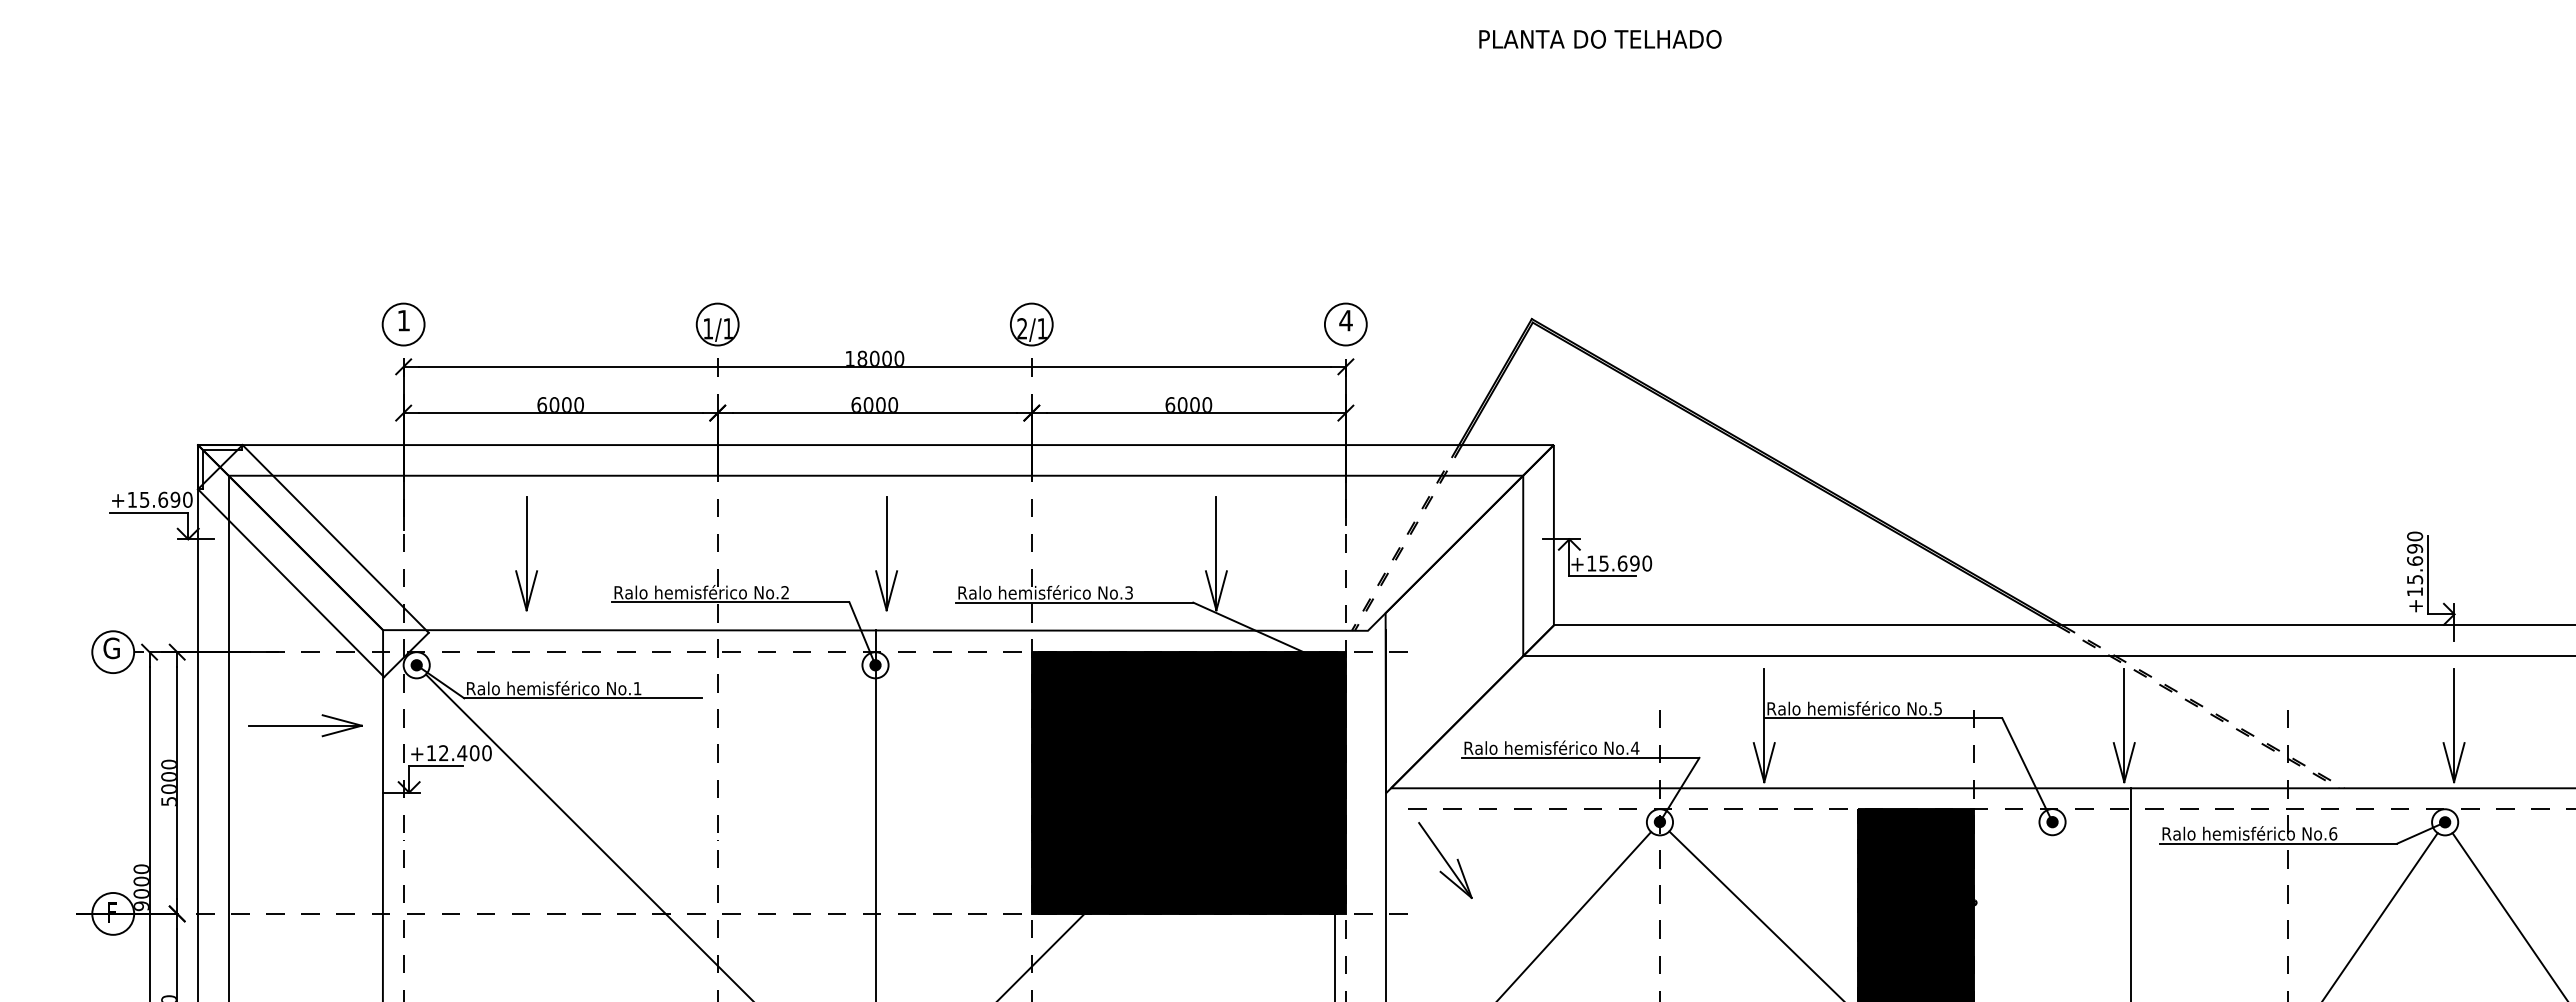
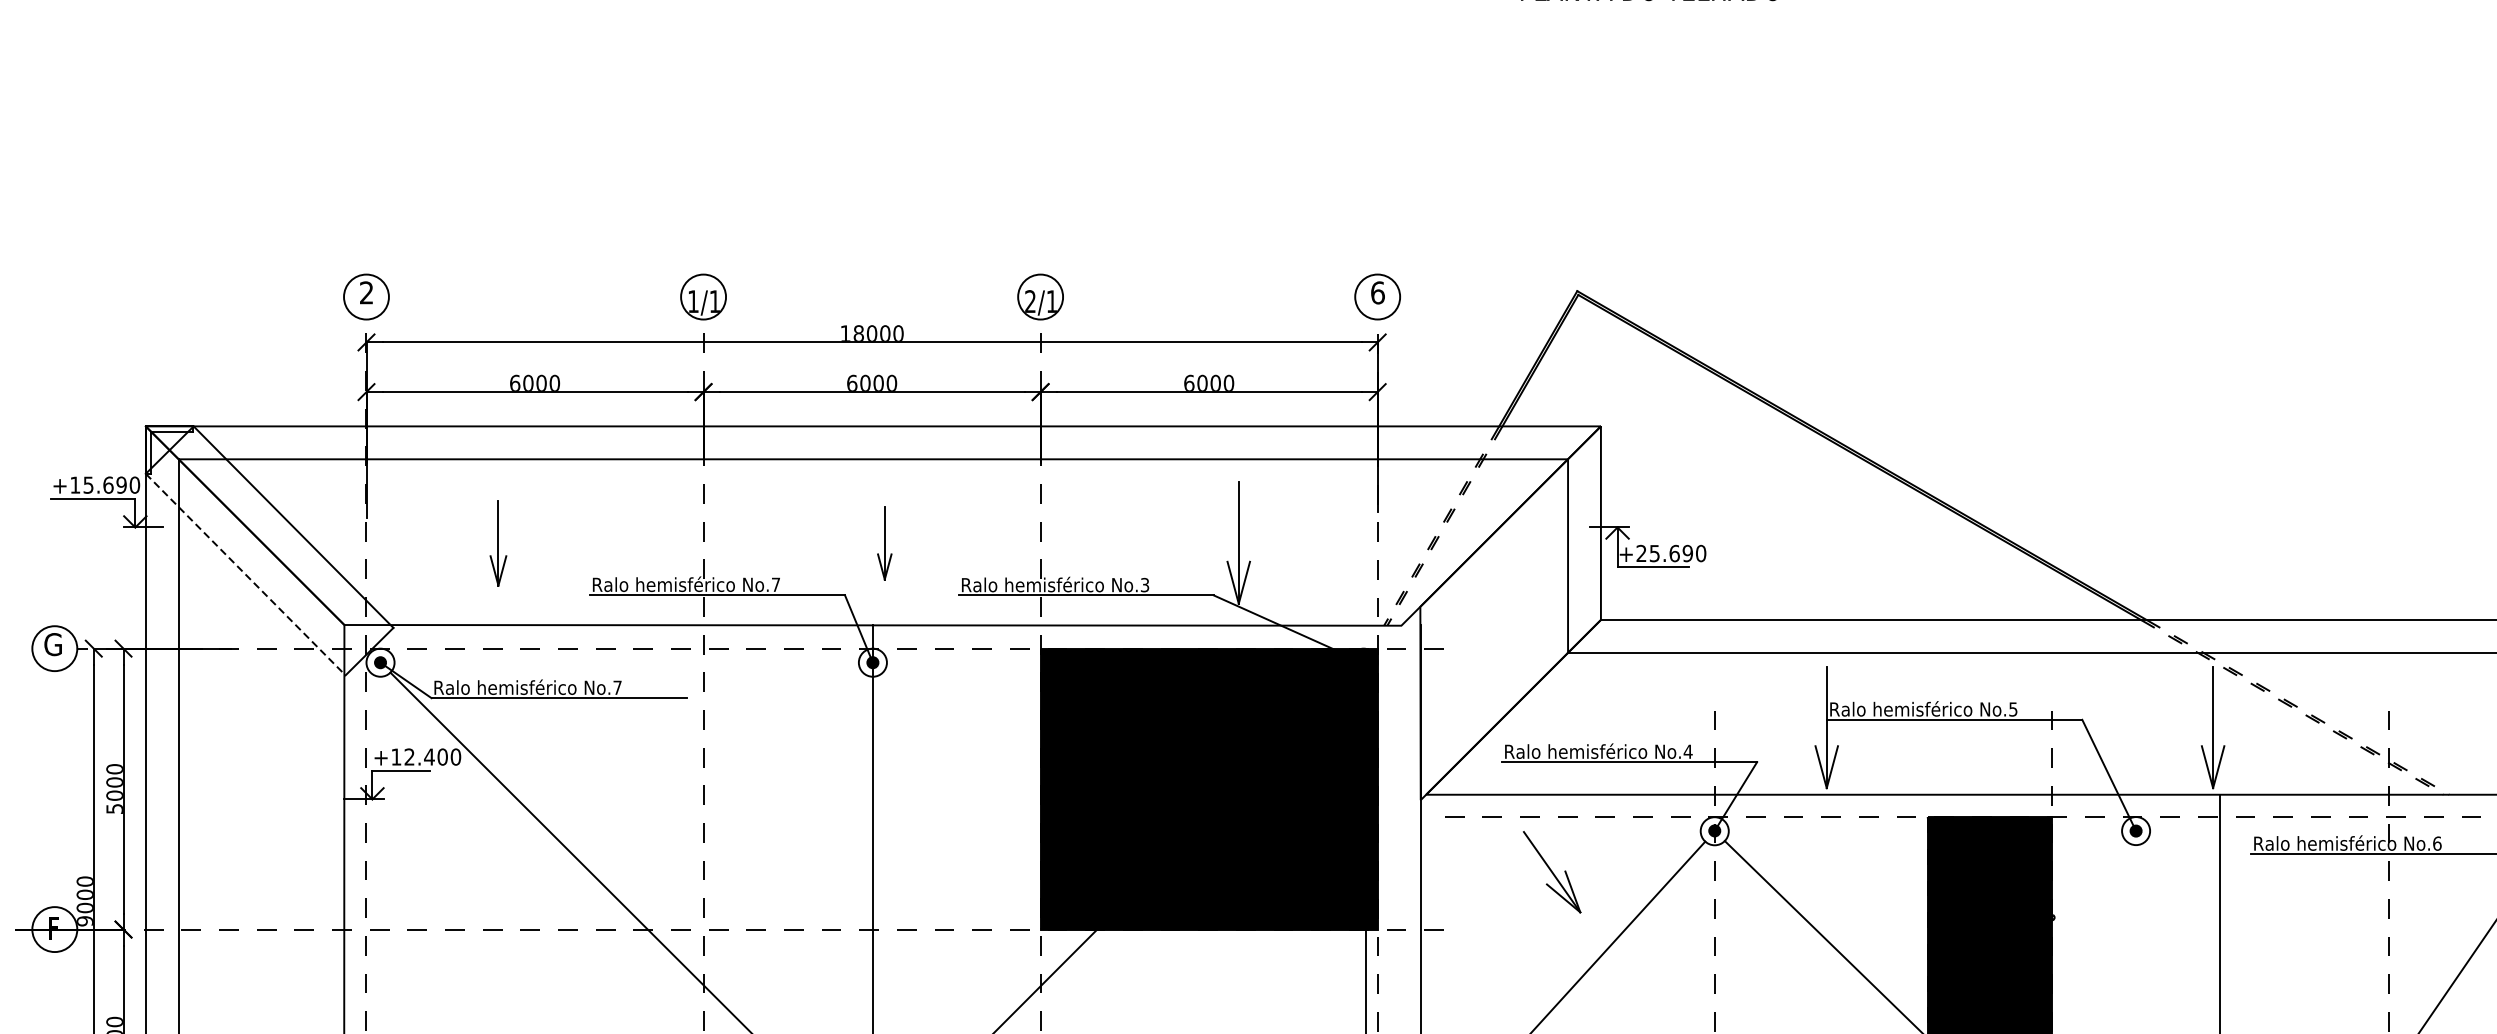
text: (403, 320) -> (366, 292), 1 -> 2
text: (1345, 320) -> (1377, 292), 4 -> 6
part: (526, 553) -> (498, 542), size x0.7
part: (886, 553) -> (884, 542), size x0.6
text: (1591, 563) -> (1641, 553), +15.690 -> +25.690
line: (291, 583) -> (246, 574), solid -> dashed
text: (784, 592) -> (775, 584), No.2 -> No.7
text: (637, 688) -> (617, 687), No.1 -> No.7
part: (305, 725) -> (261, 727), removed
part: (1445, 860) -> (1552, 872), moved

